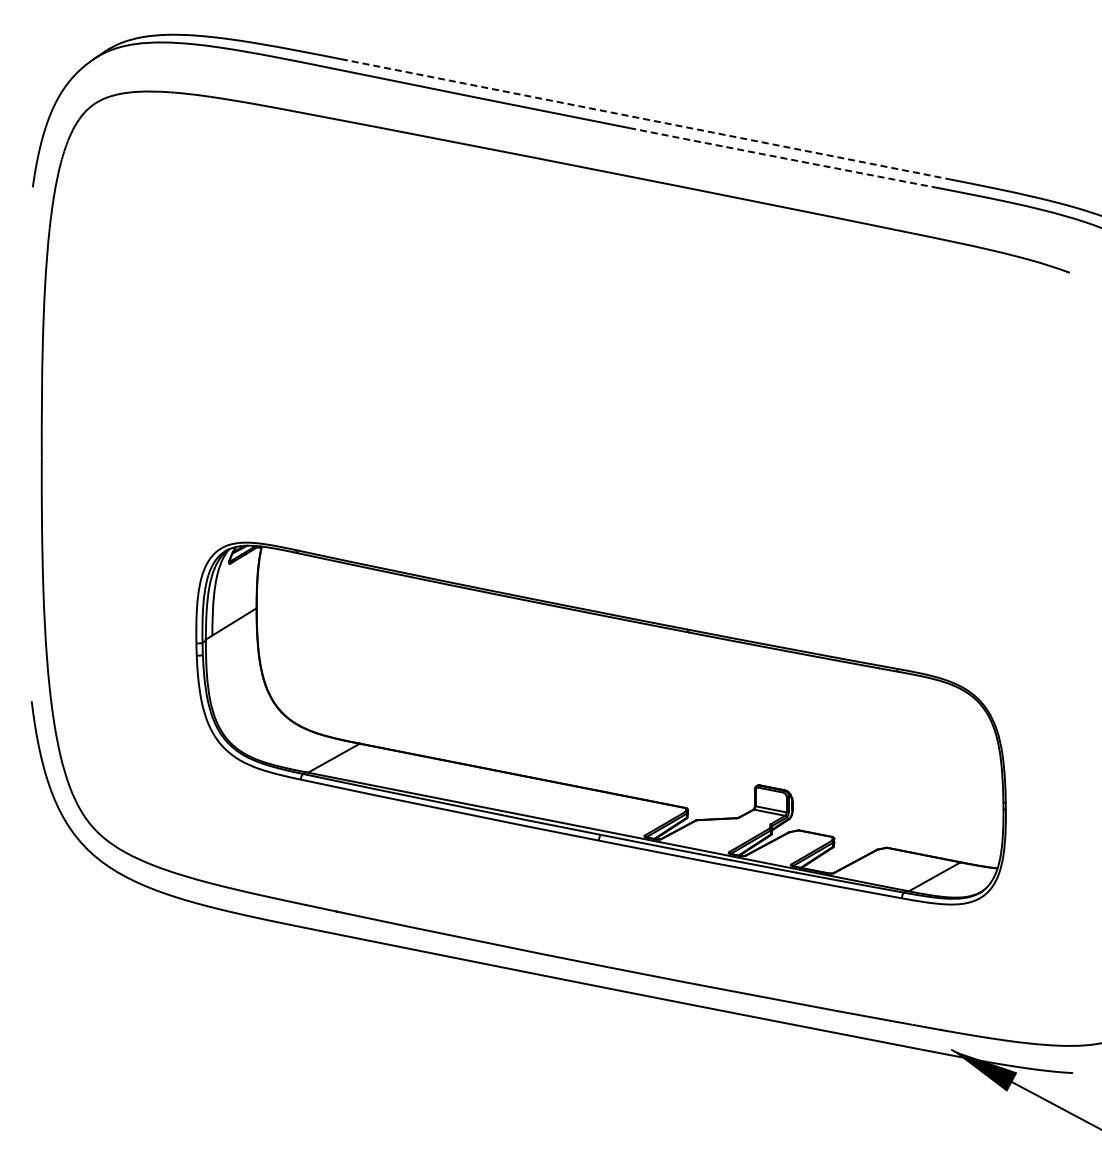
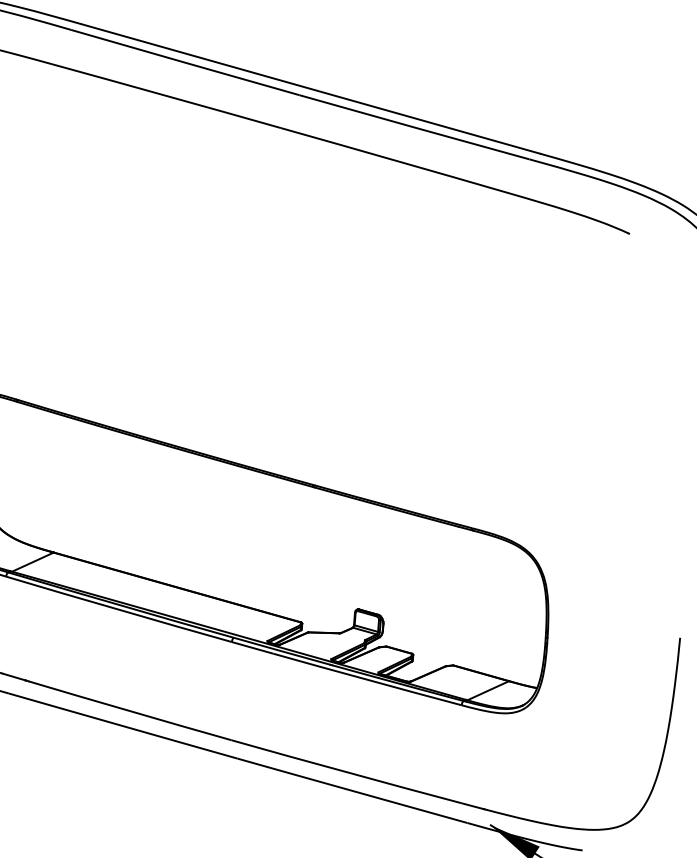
line: (643, 118) -> (310, 88), dashed -> solid
arc: (780, 157) -> (414, 127), dashed -> solid

